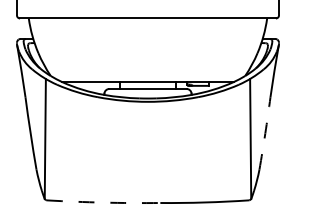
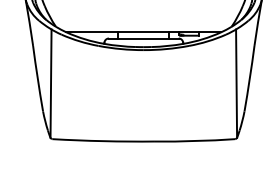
arc: (265, 133) -> (249, 78), dashed -> solid
arc: (103, 202) -> (103, 141), dashed -> solid

